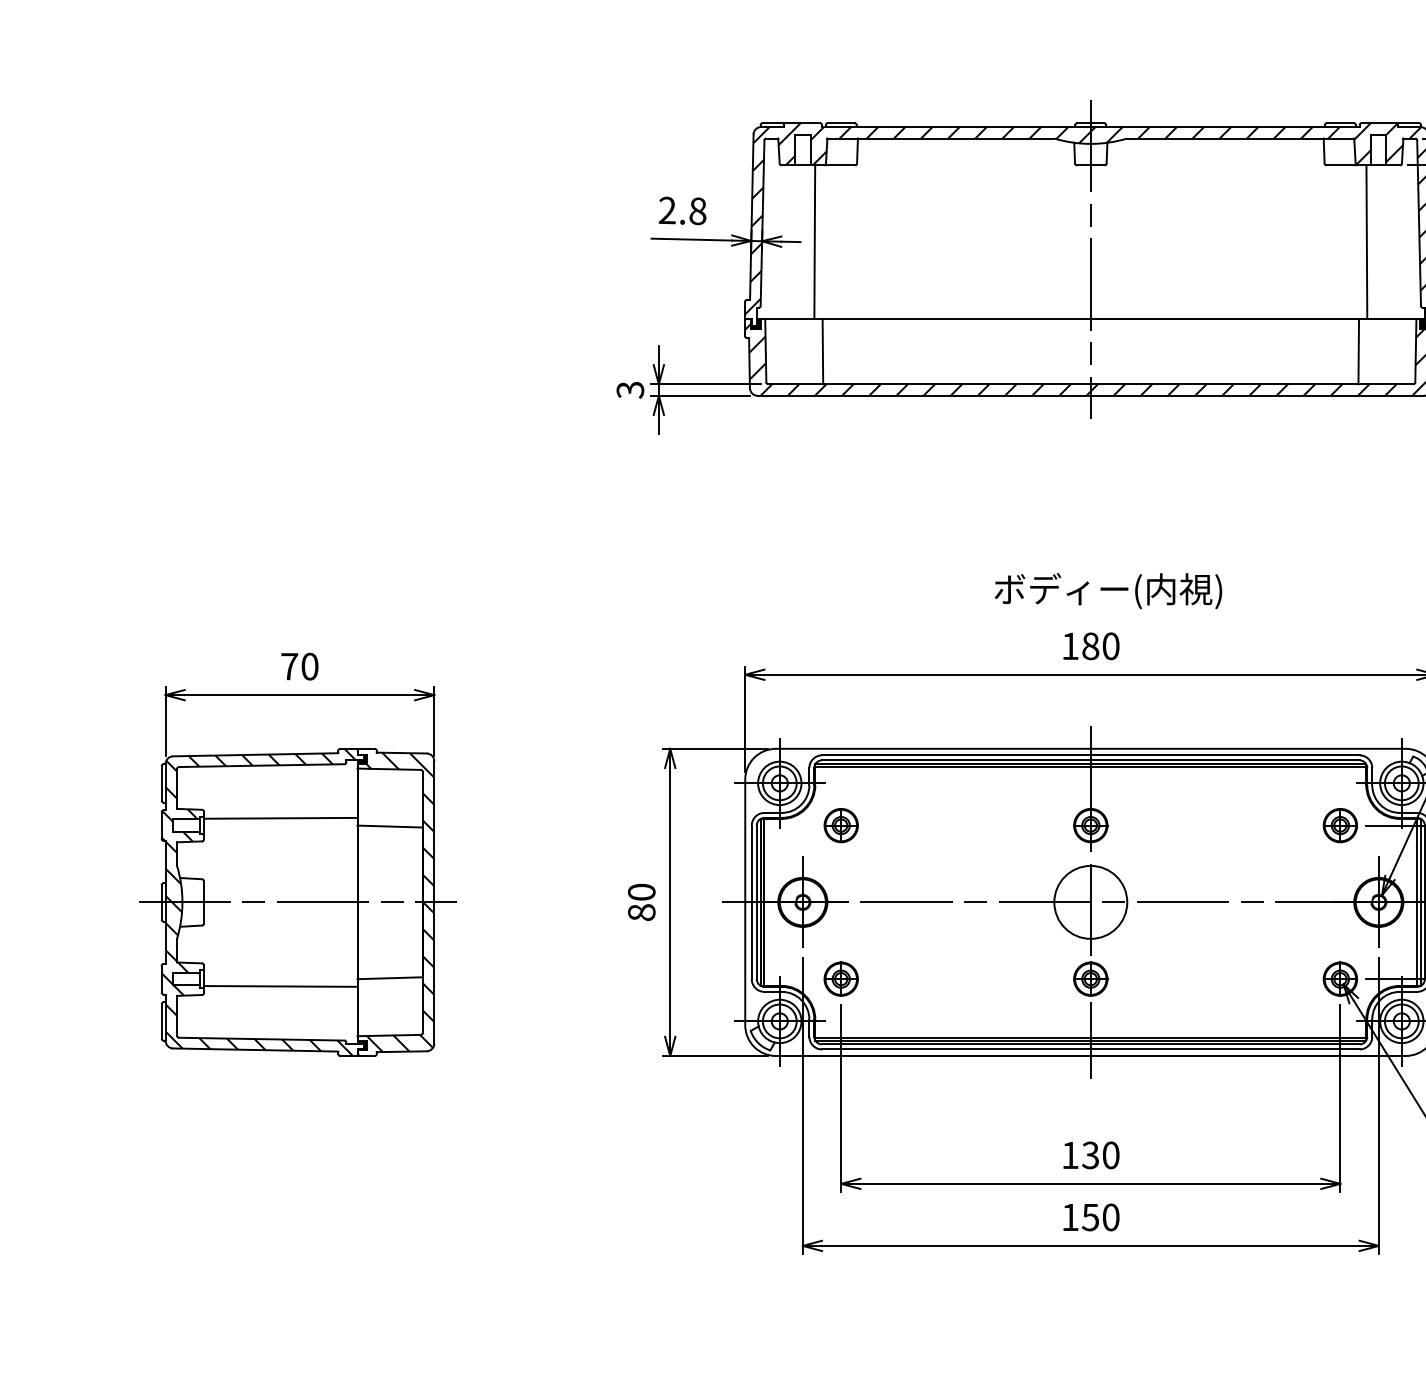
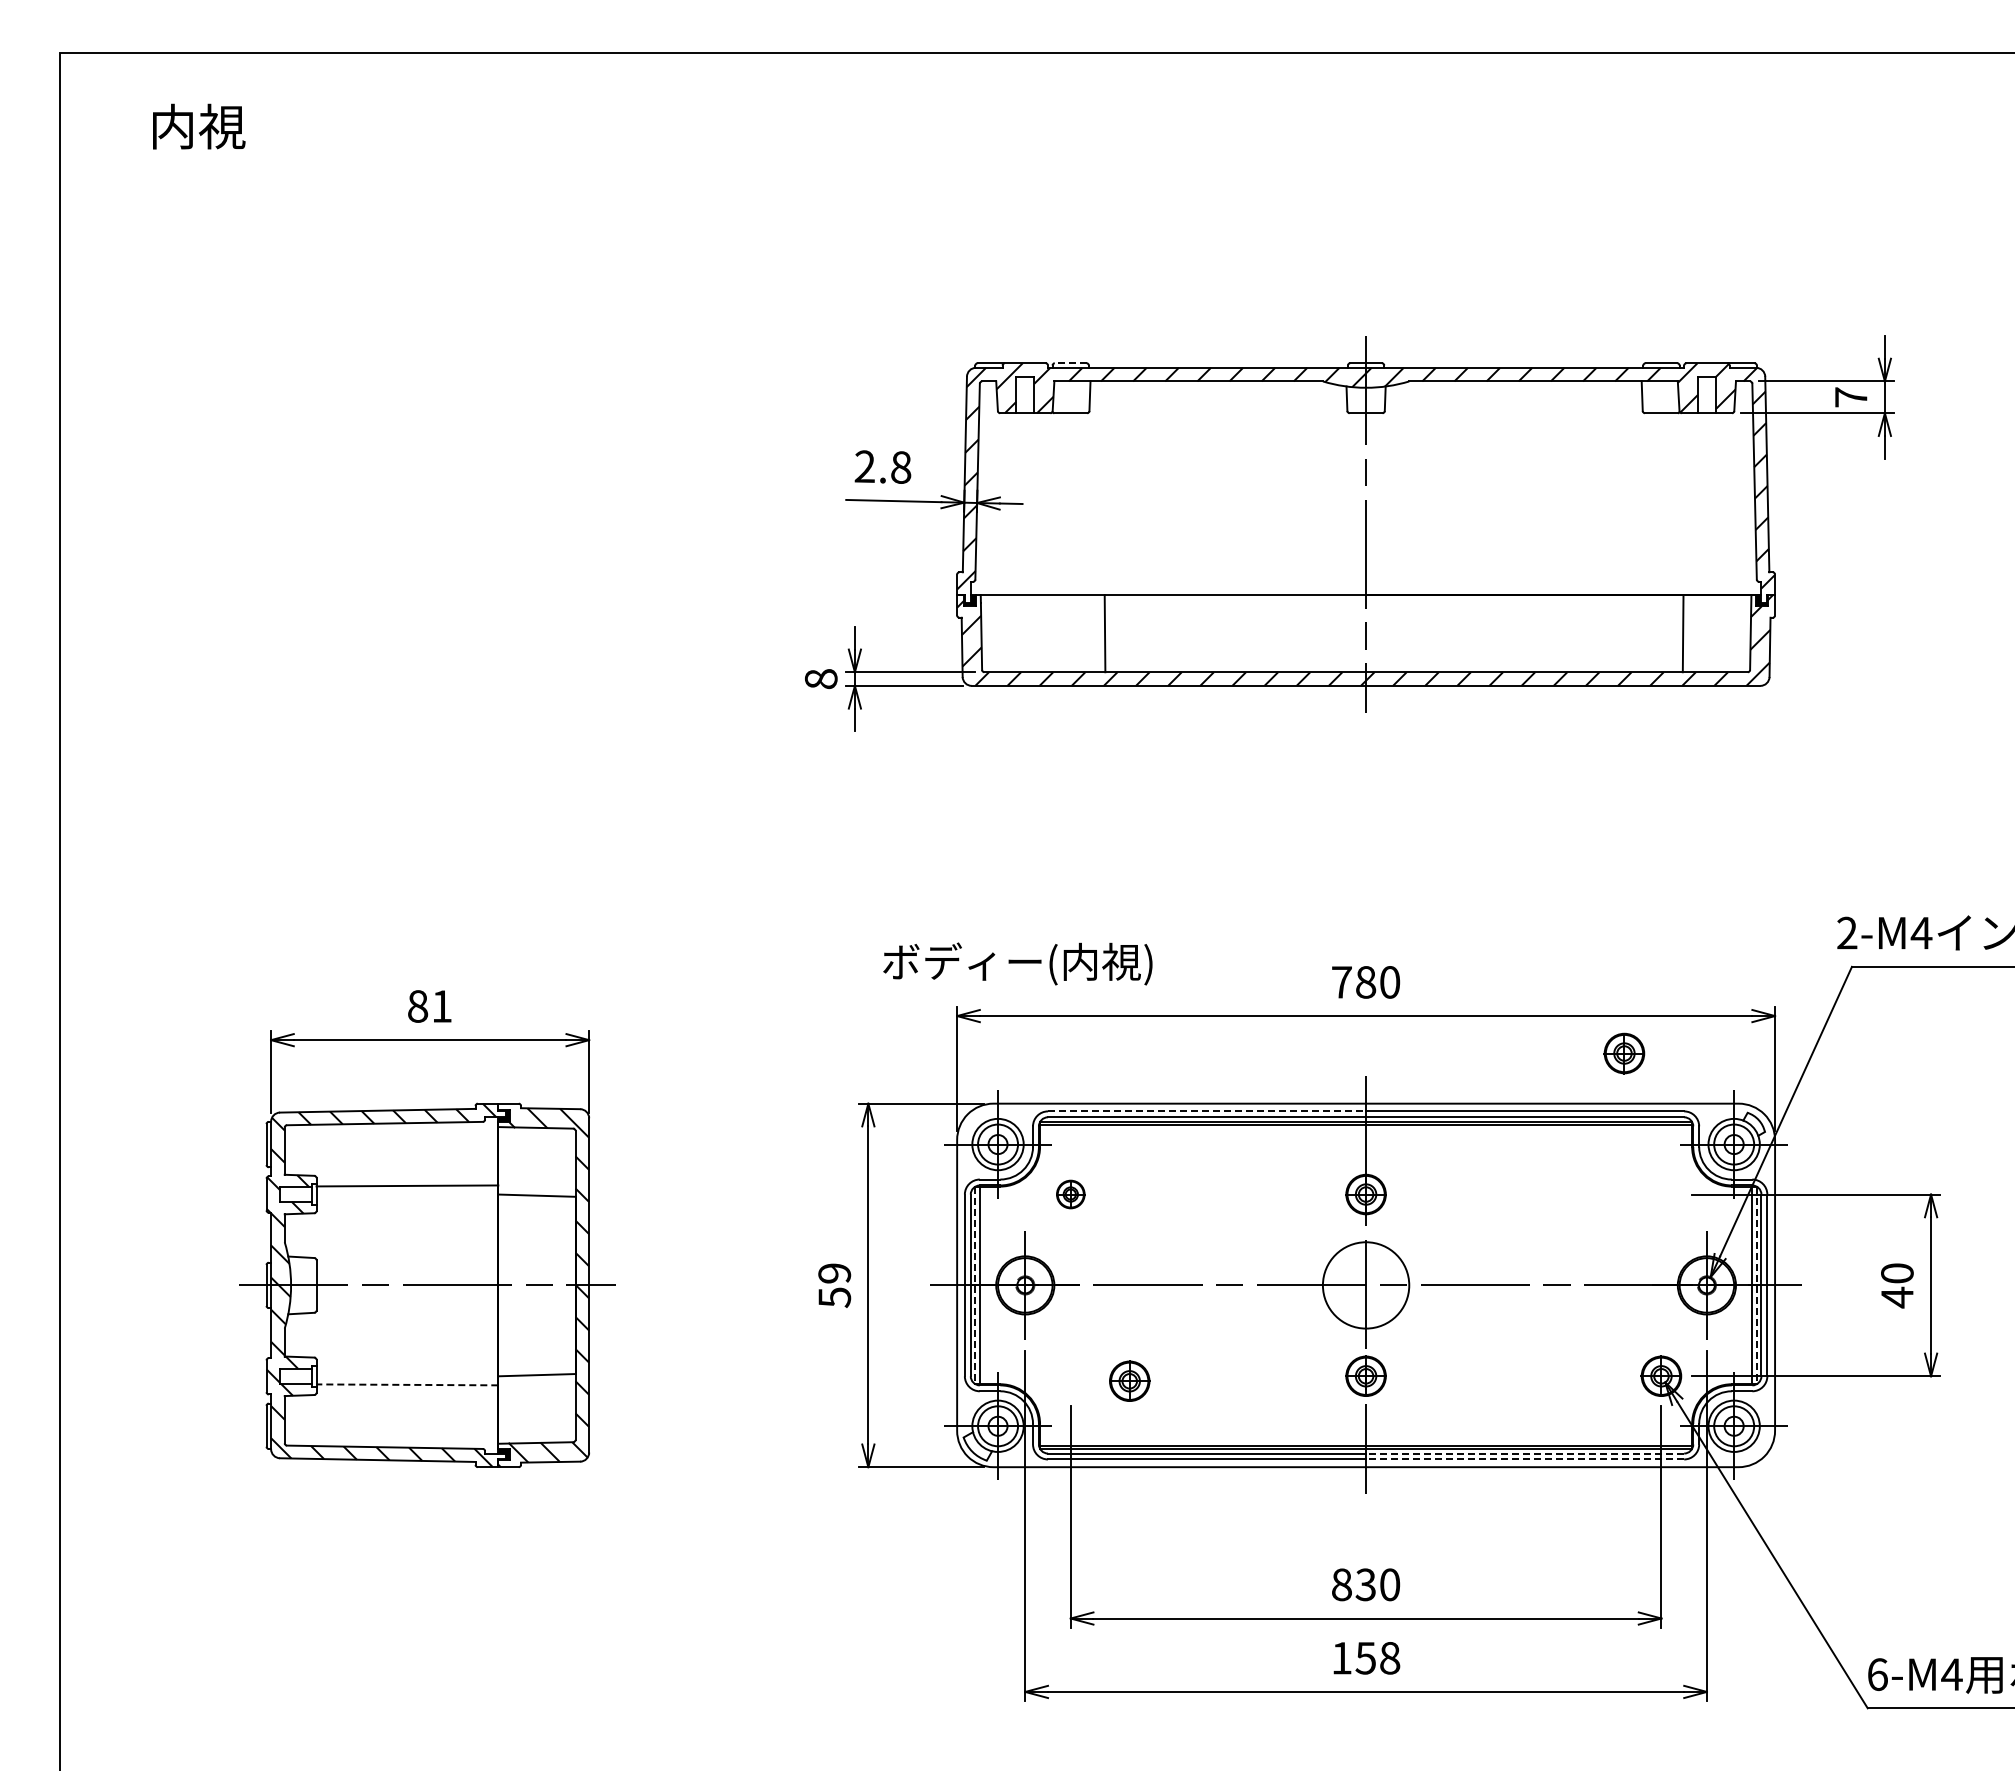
line: (841, 123) -> (1070, 363), solid -> dashed
line: (814, 242) -> (1038, 504), removed
line: (1366, 242) -> (1692, 504), removed
line: (822, 351) -> (1104, 633), moved
text: (629, 390) -> (820, 679), 3 -> 8
text: (1108, 590) -> (1017, 963), moved
text: (1070, 646) -> (1341, 982), 180 -> 780
text: (300, 666) -> (430, 1006), 70 -> 81
line: (956, 755) -> (1207, 1111), solid -> dashed
part: (841, 825) -> (1070, 1194), size x0.7
part: (1340, 825) -> (1624, 1053), moved
text: (641, 902) -> (834, 1285), 80 -> 59
line: (760, 902) -> (975, 1285), solid -> dashed
line: (1420, 902) -> (1756, 1285), solid -> dashed
part: (841, 978) -> (1129, 1380), moved
line: (280, 986) -> (407, 1384), solid -> dashed
line: (1224, 1044) -> (1524, 1453), solid -> dashed
line: (1224, 1049) -> (1524, 1459), solid -> dashed
text: (1070, 1155) -> (1341, 1584), 130 -> 830
text: (1111, 1216) -> (1390, 1657), 150 -> 158

